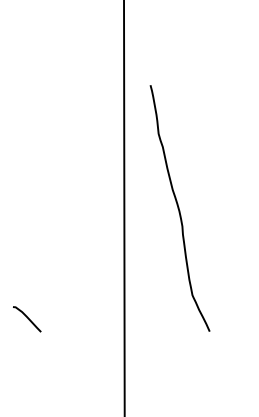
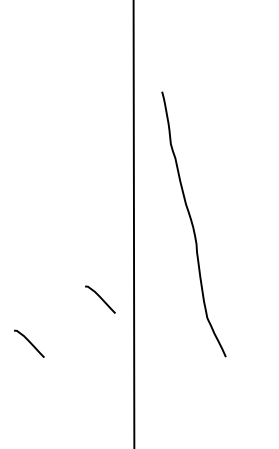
curve: (93, 277) -> (100, 298), added

